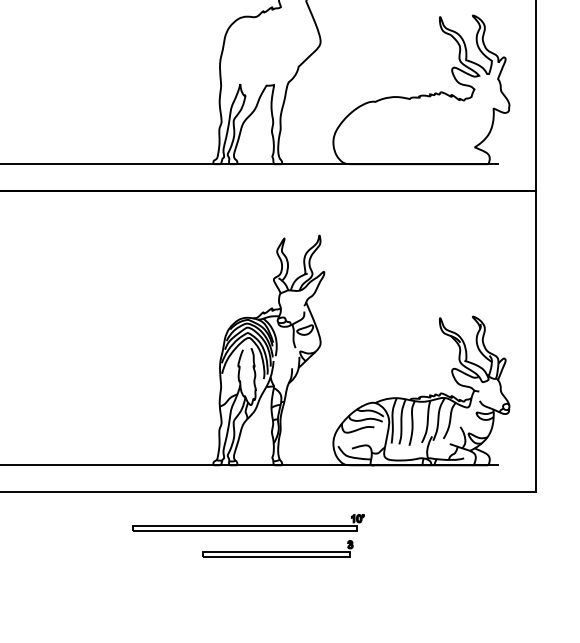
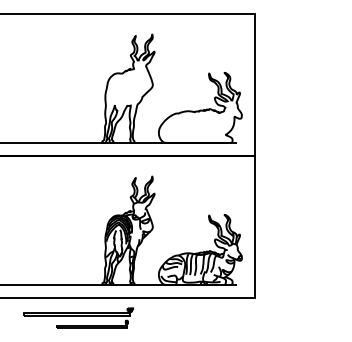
part: (247, 534) -> (78, 317), moved

